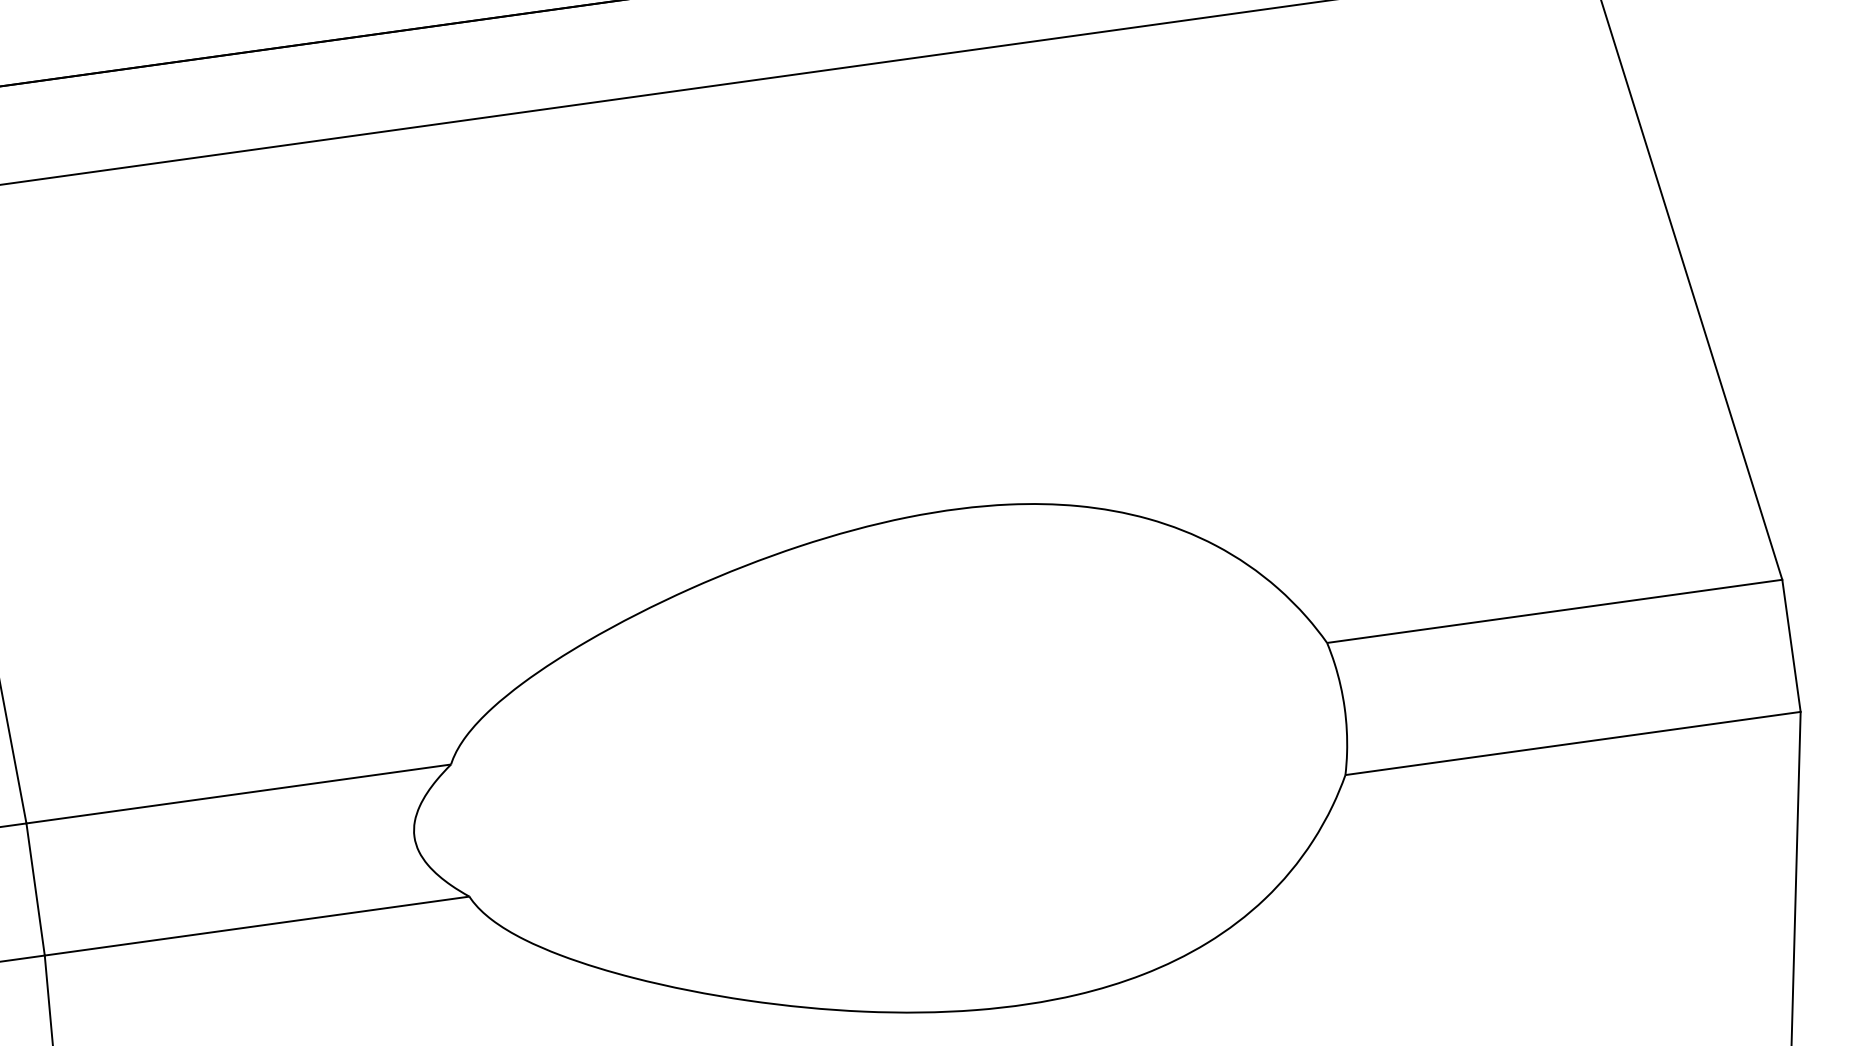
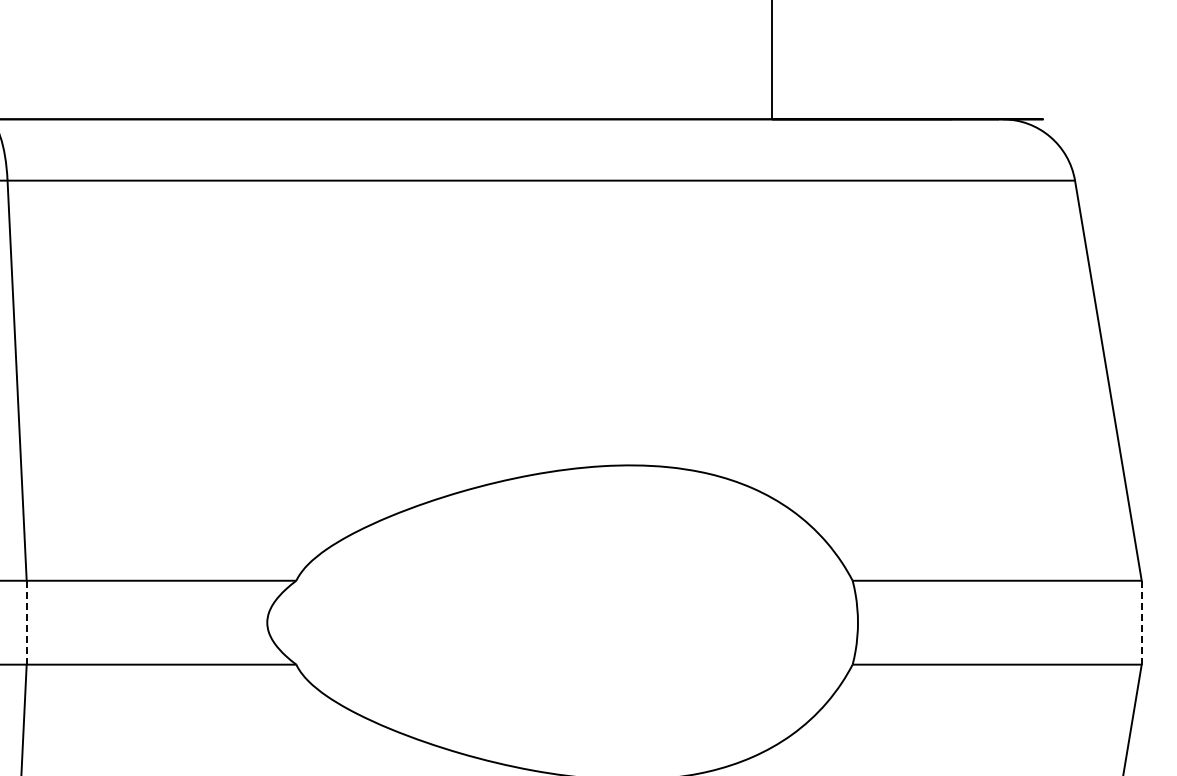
line: (1791, 645) -> (1141, 622), solid -> dashed
line: (35, 889) -> (26, 622), solid -> dashed

